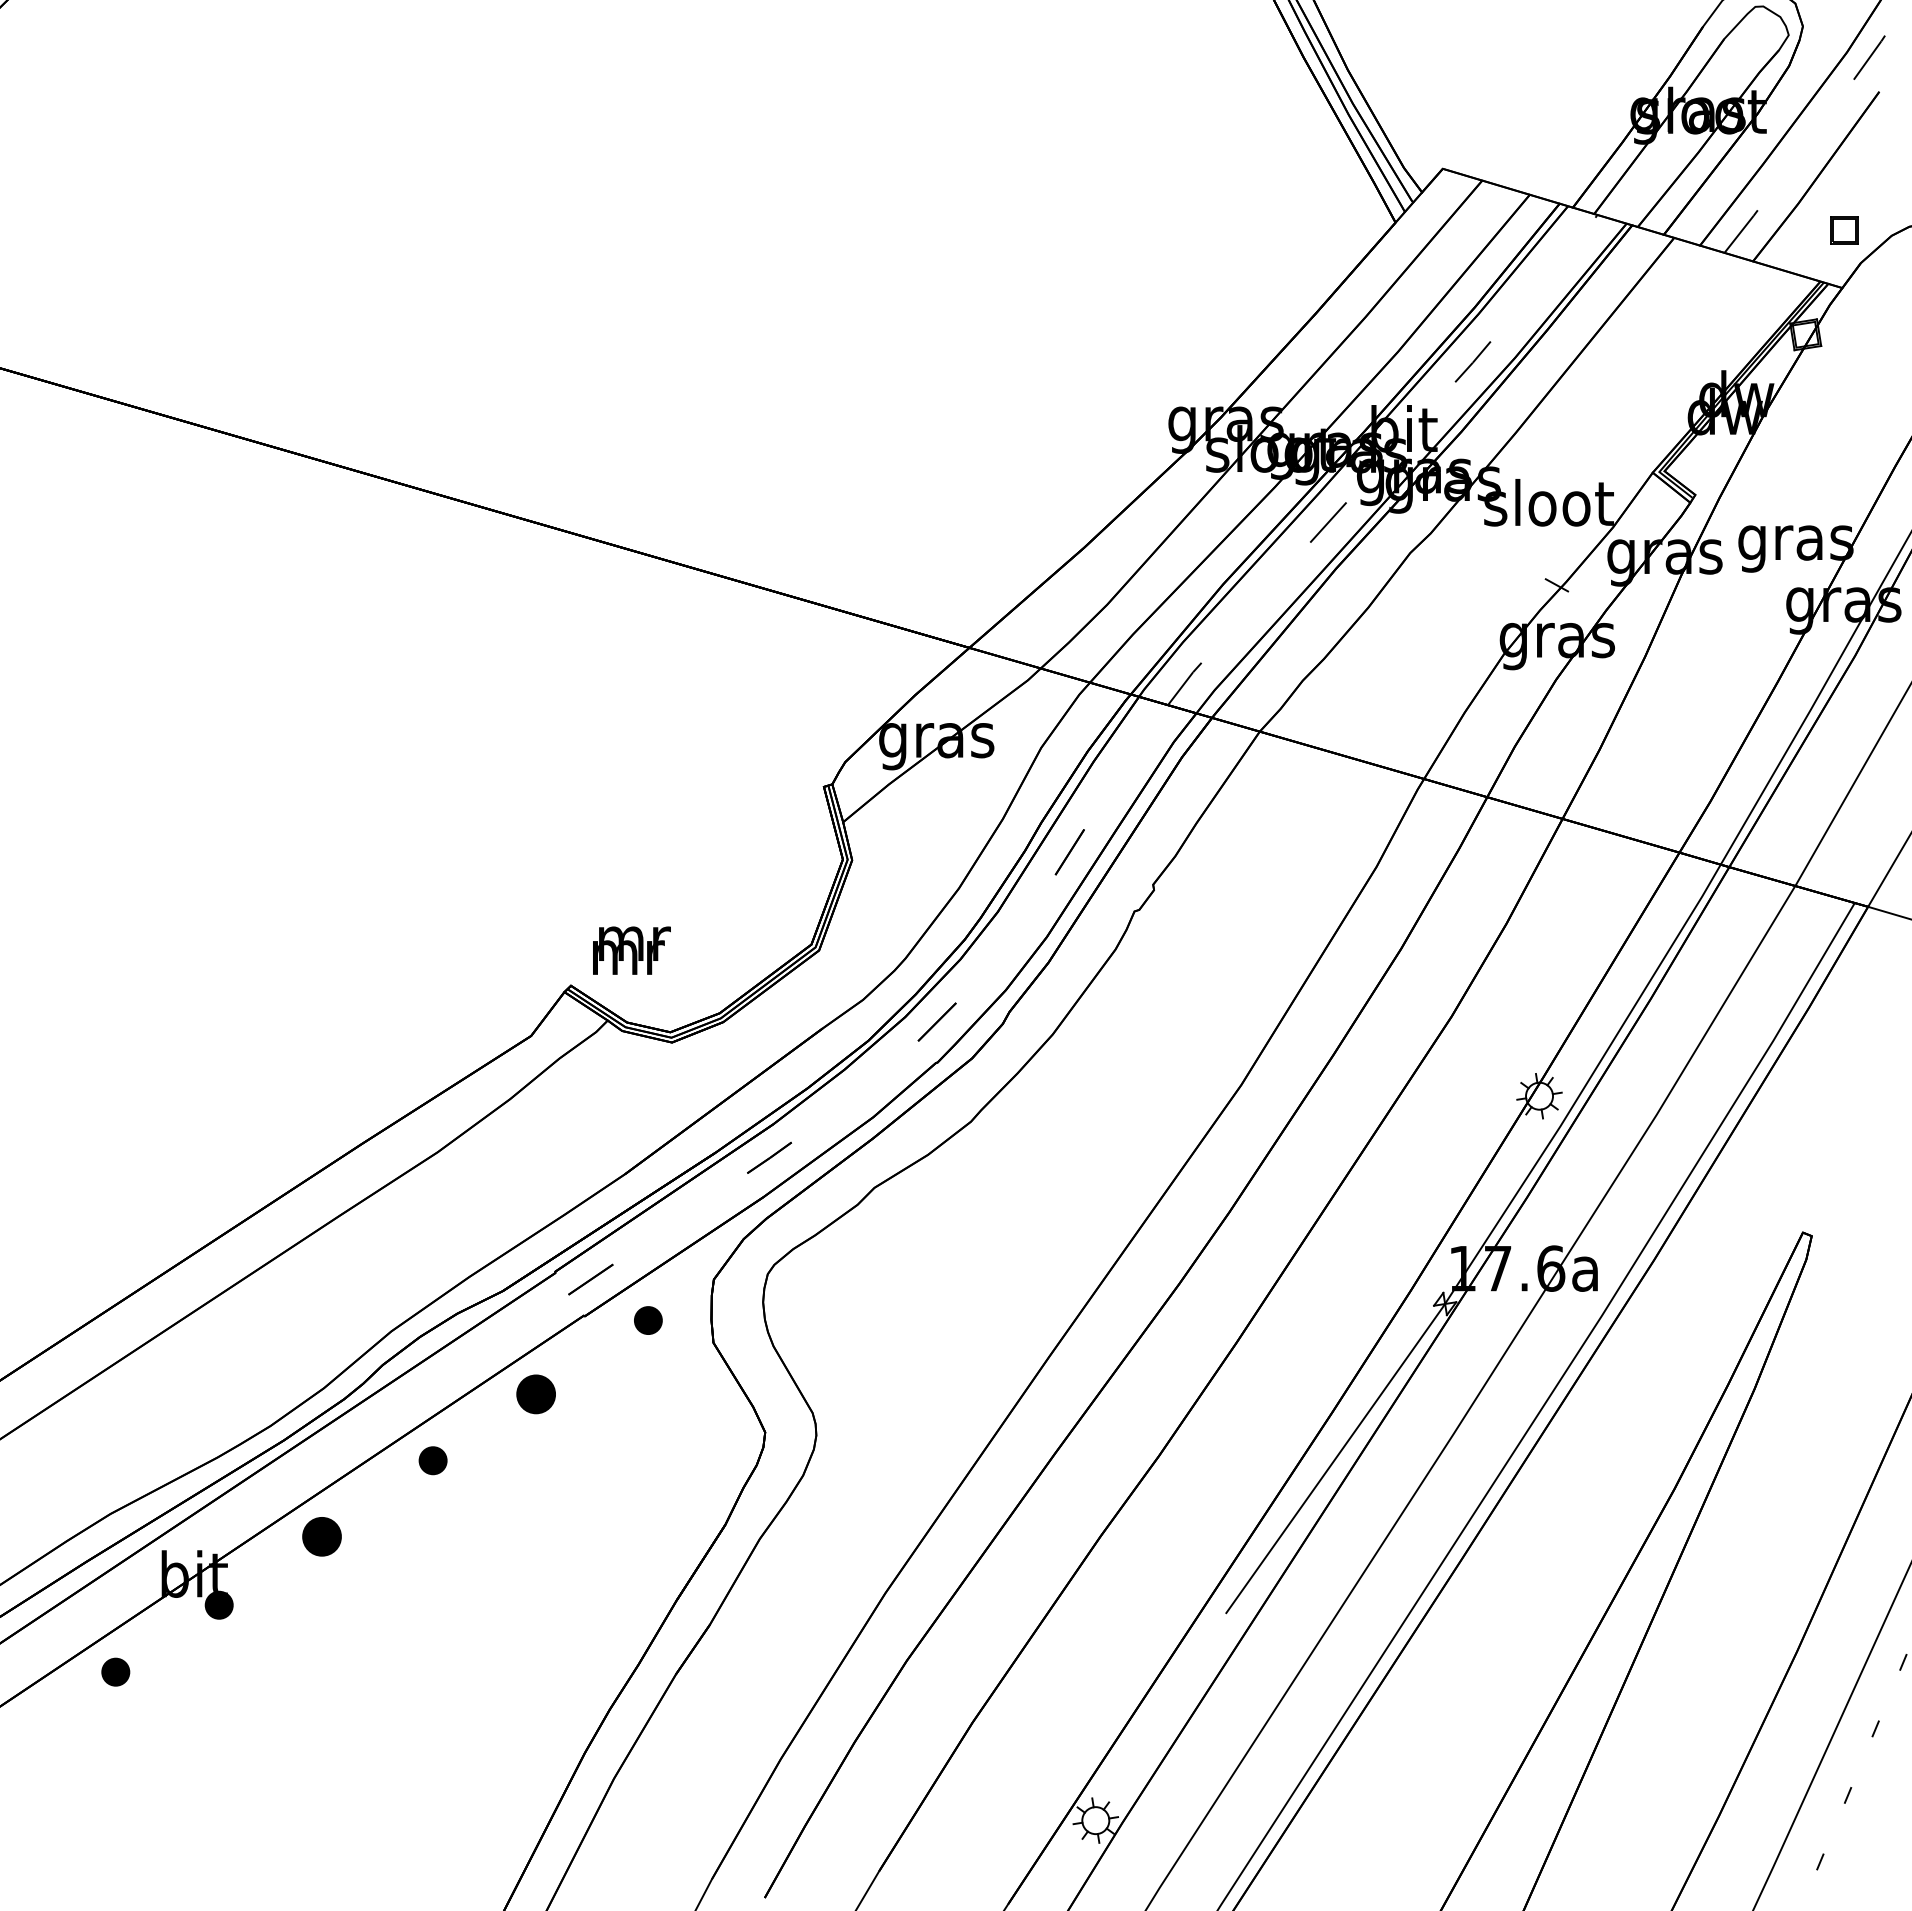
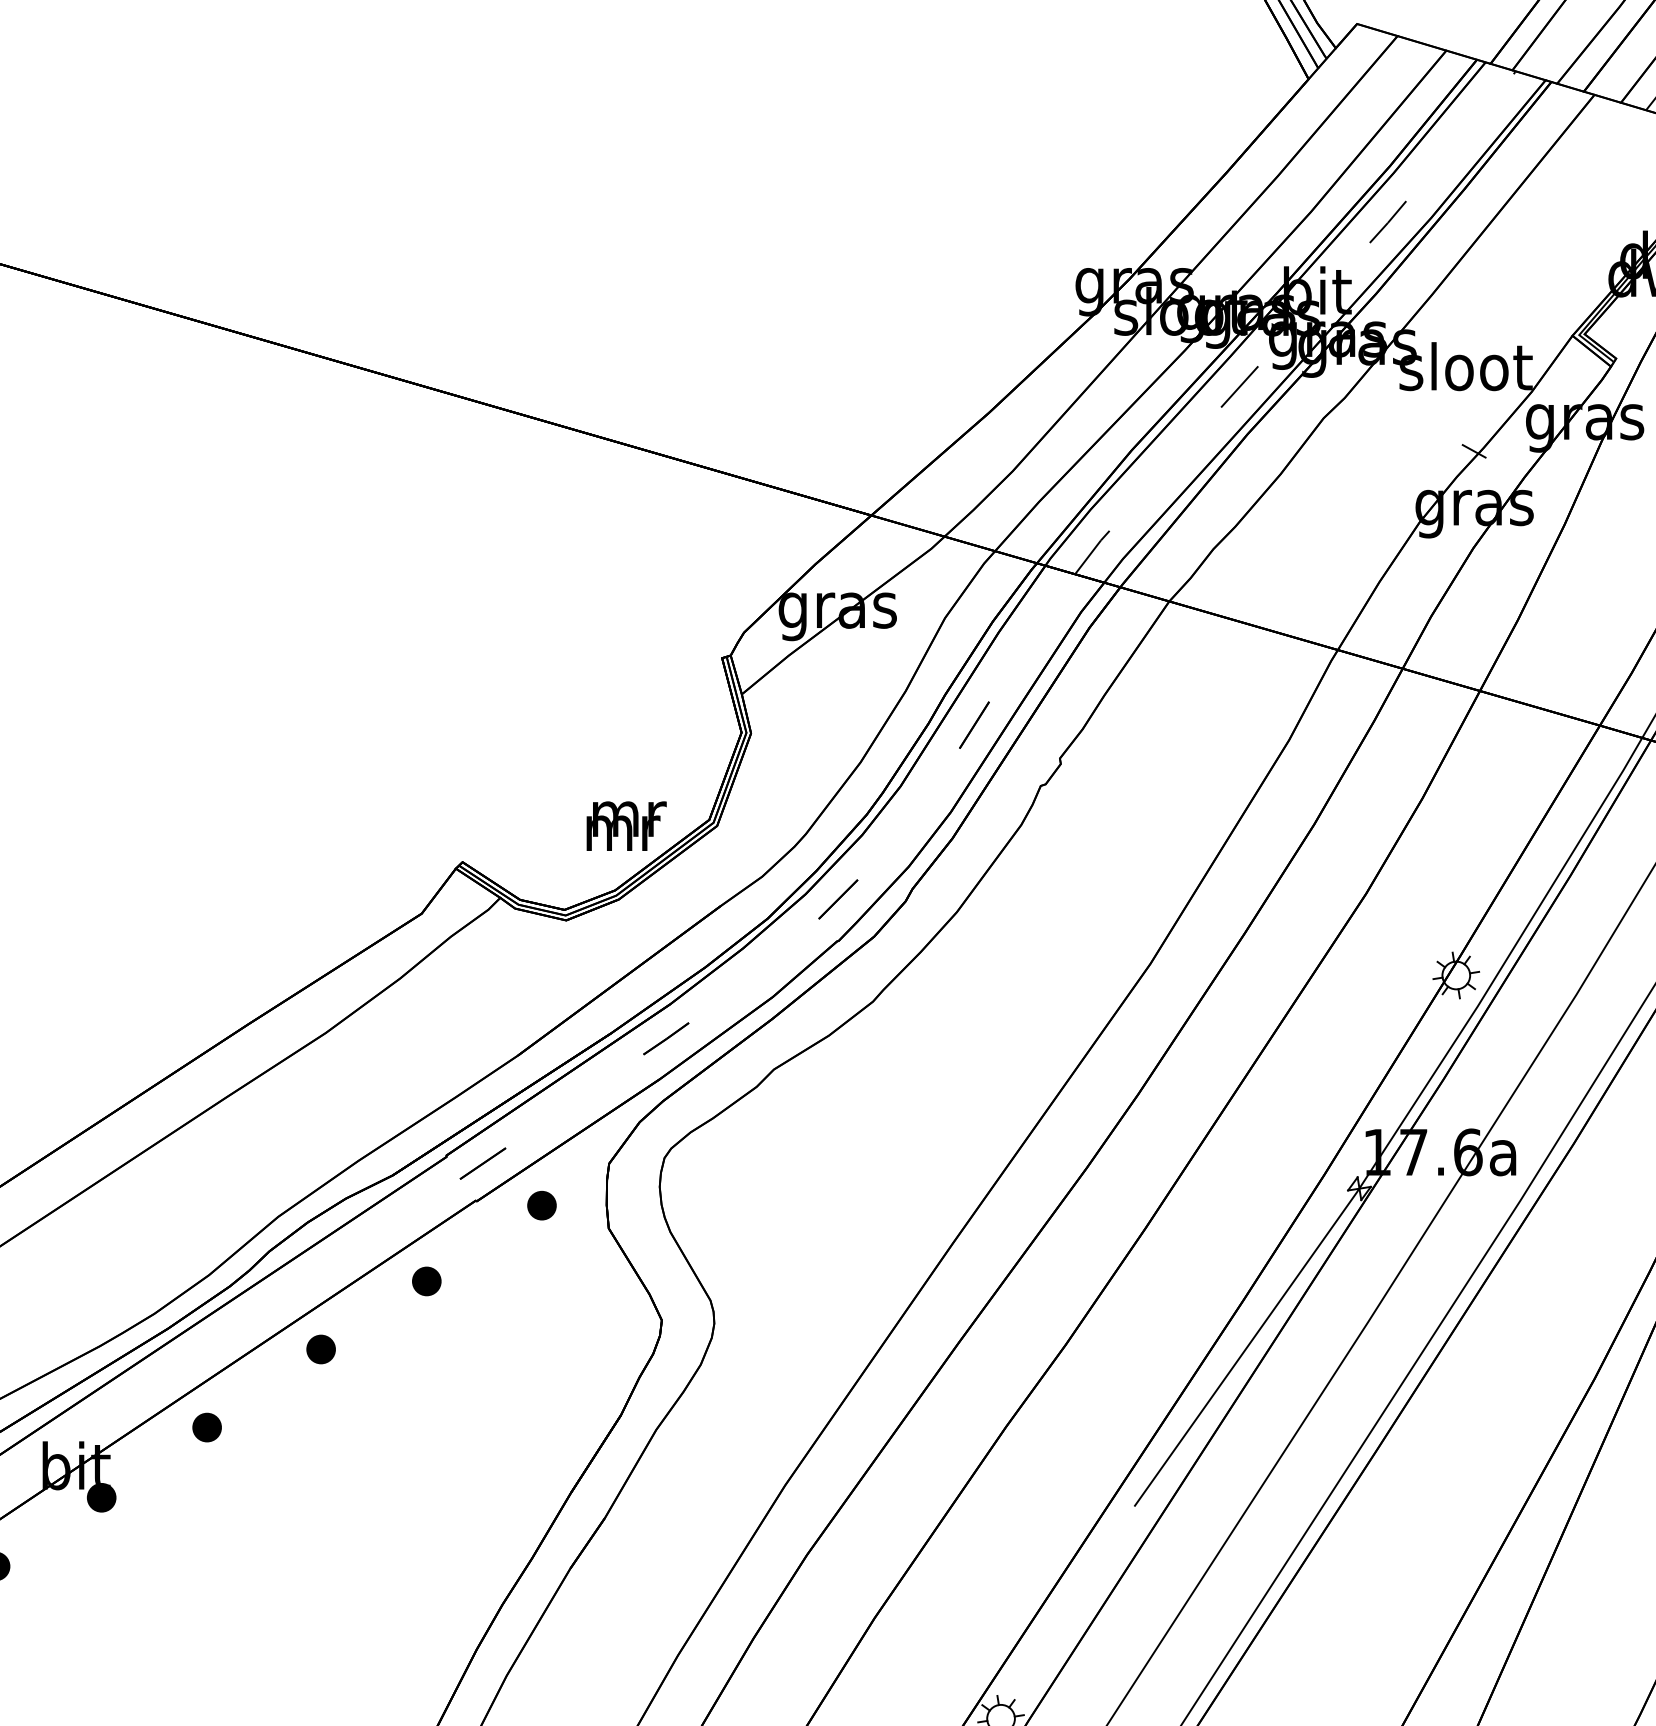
text: (631, 950) -> (626, 825), moved
part: (535, 1394) -> (426, 1281), size x0.71
part: (321, 1536) -> (206, 1427), size x0.71

